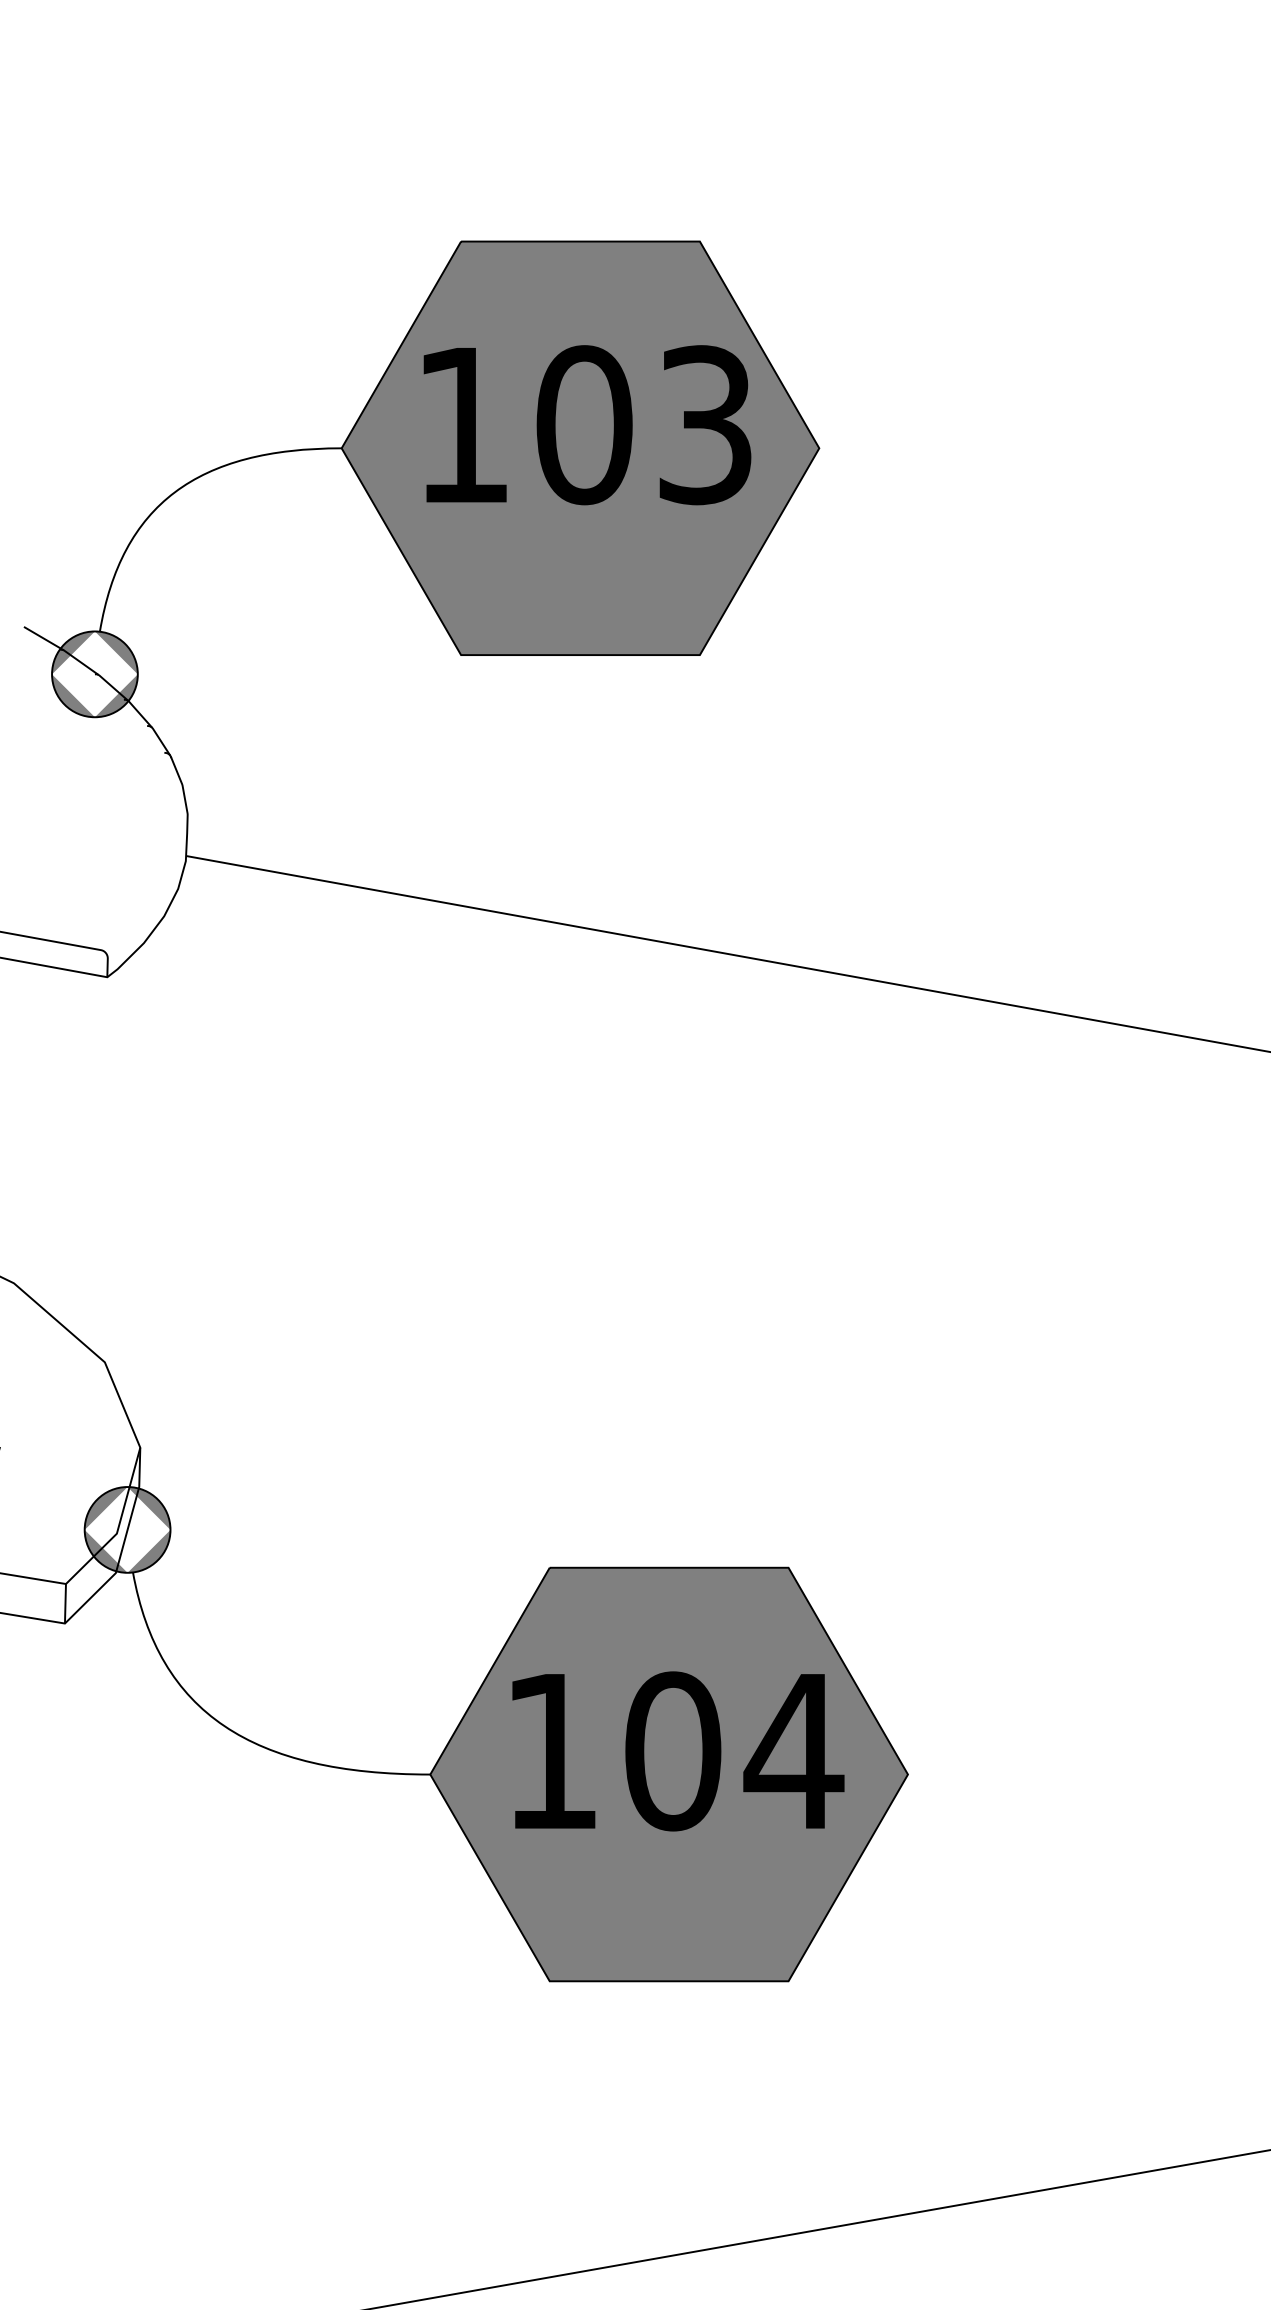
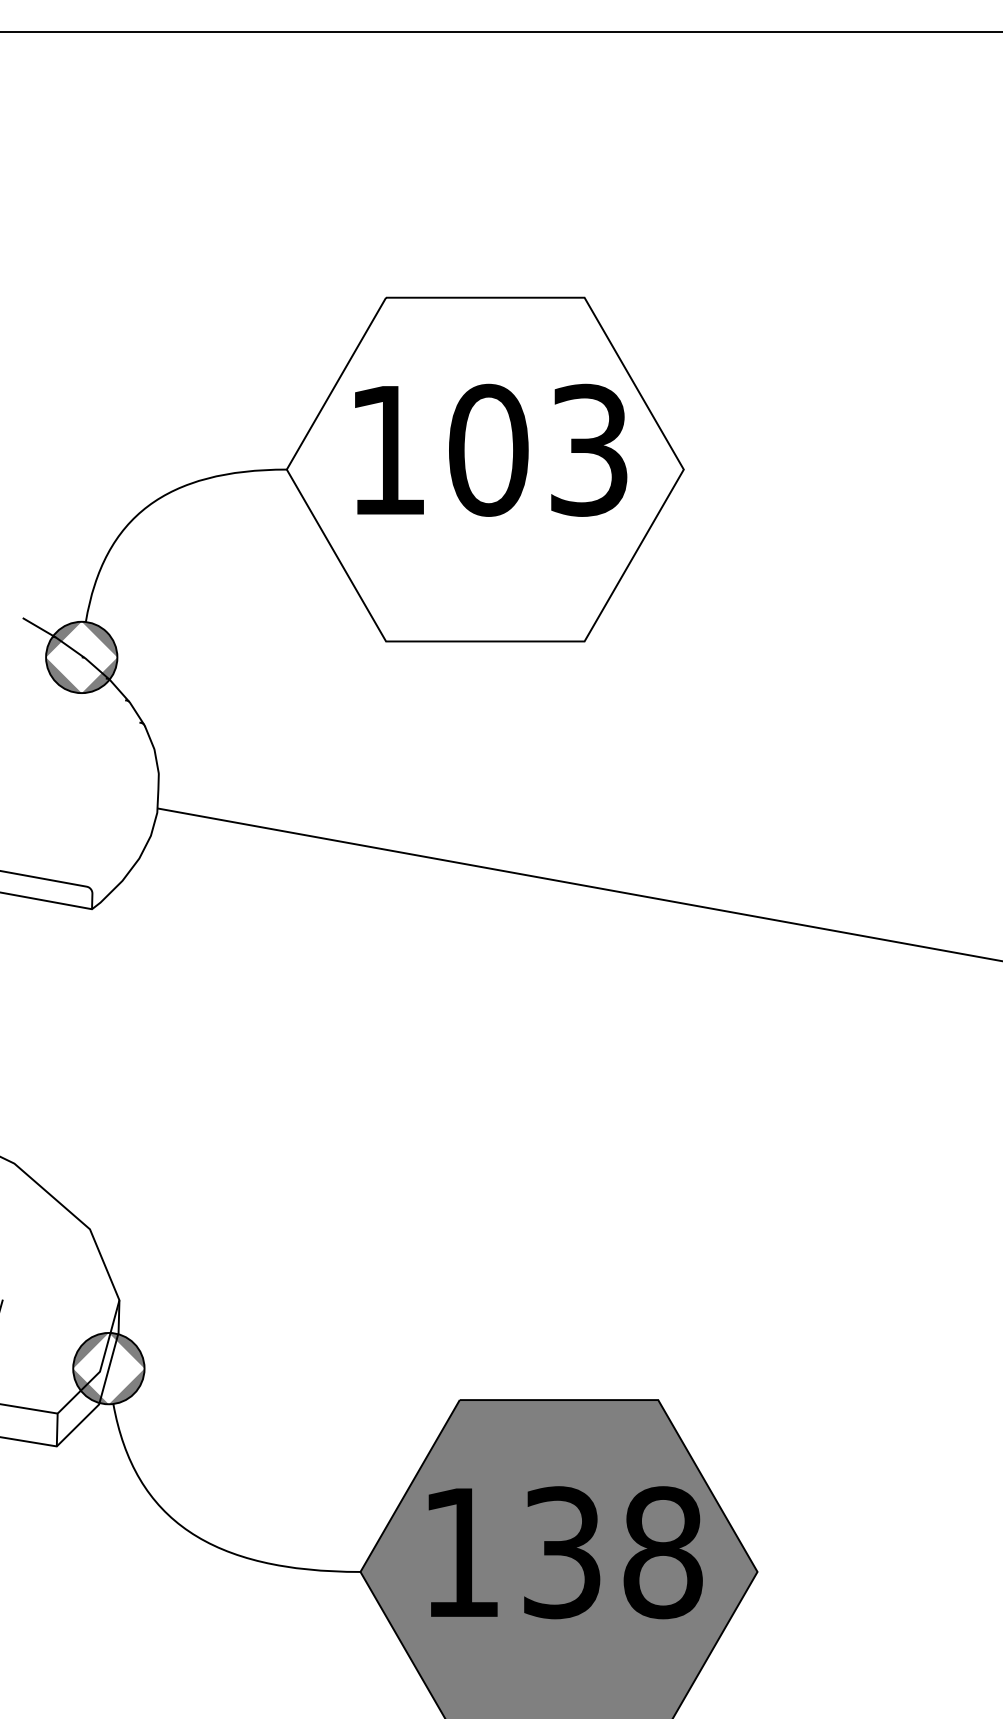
fill: (580, 448) -> (485, 469), removed
text: (734, 1751) -> (613, 1552), 104 -> 138

